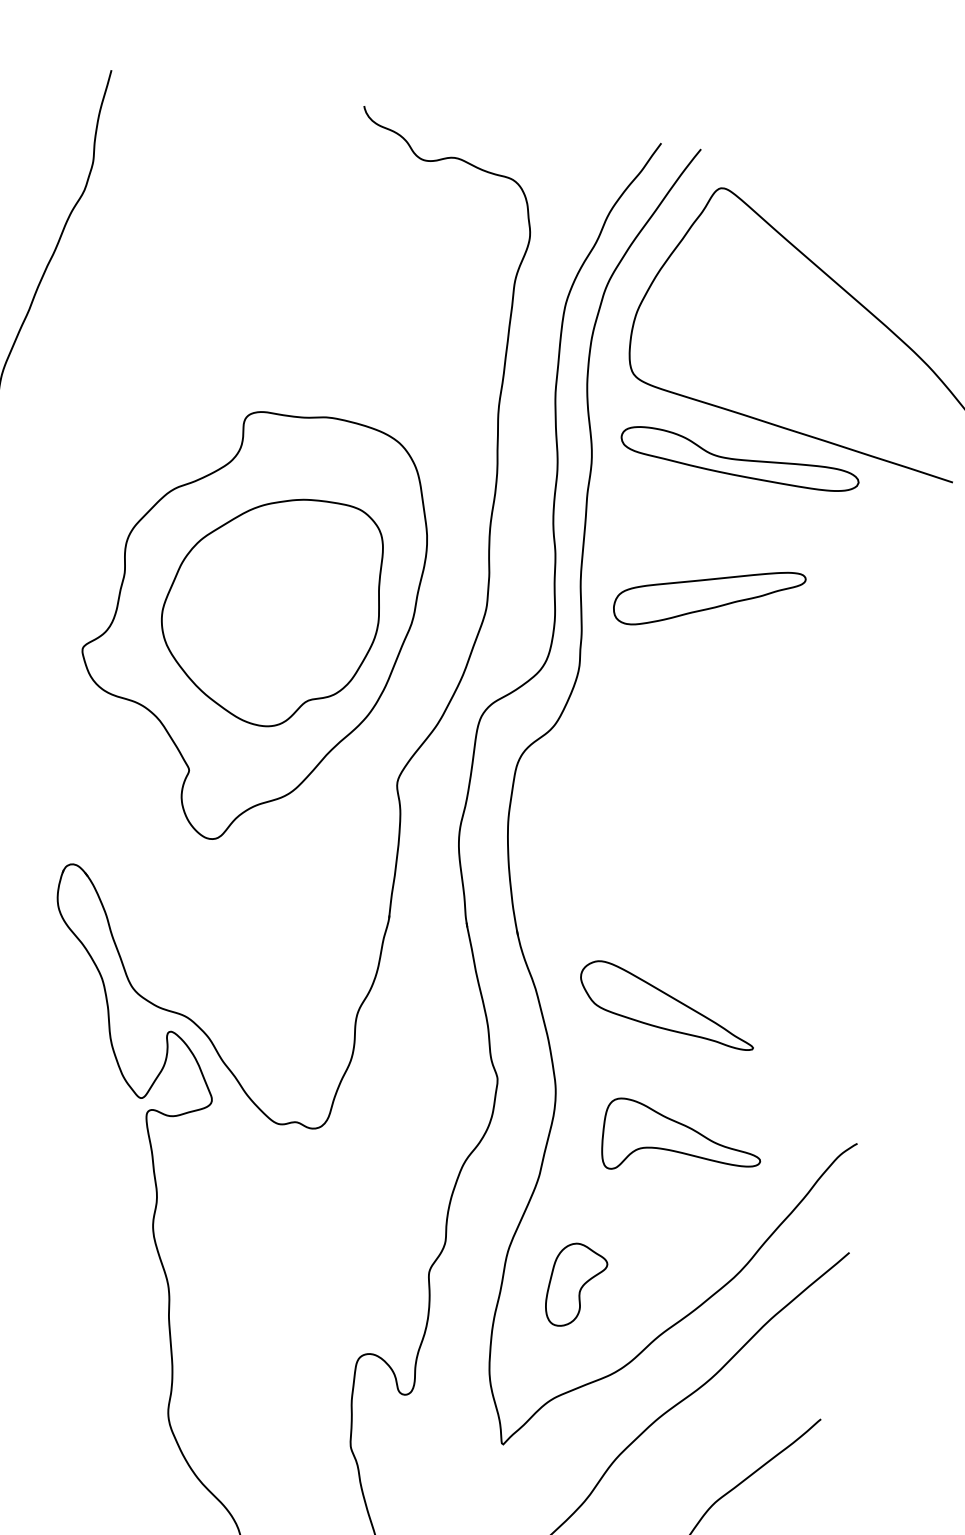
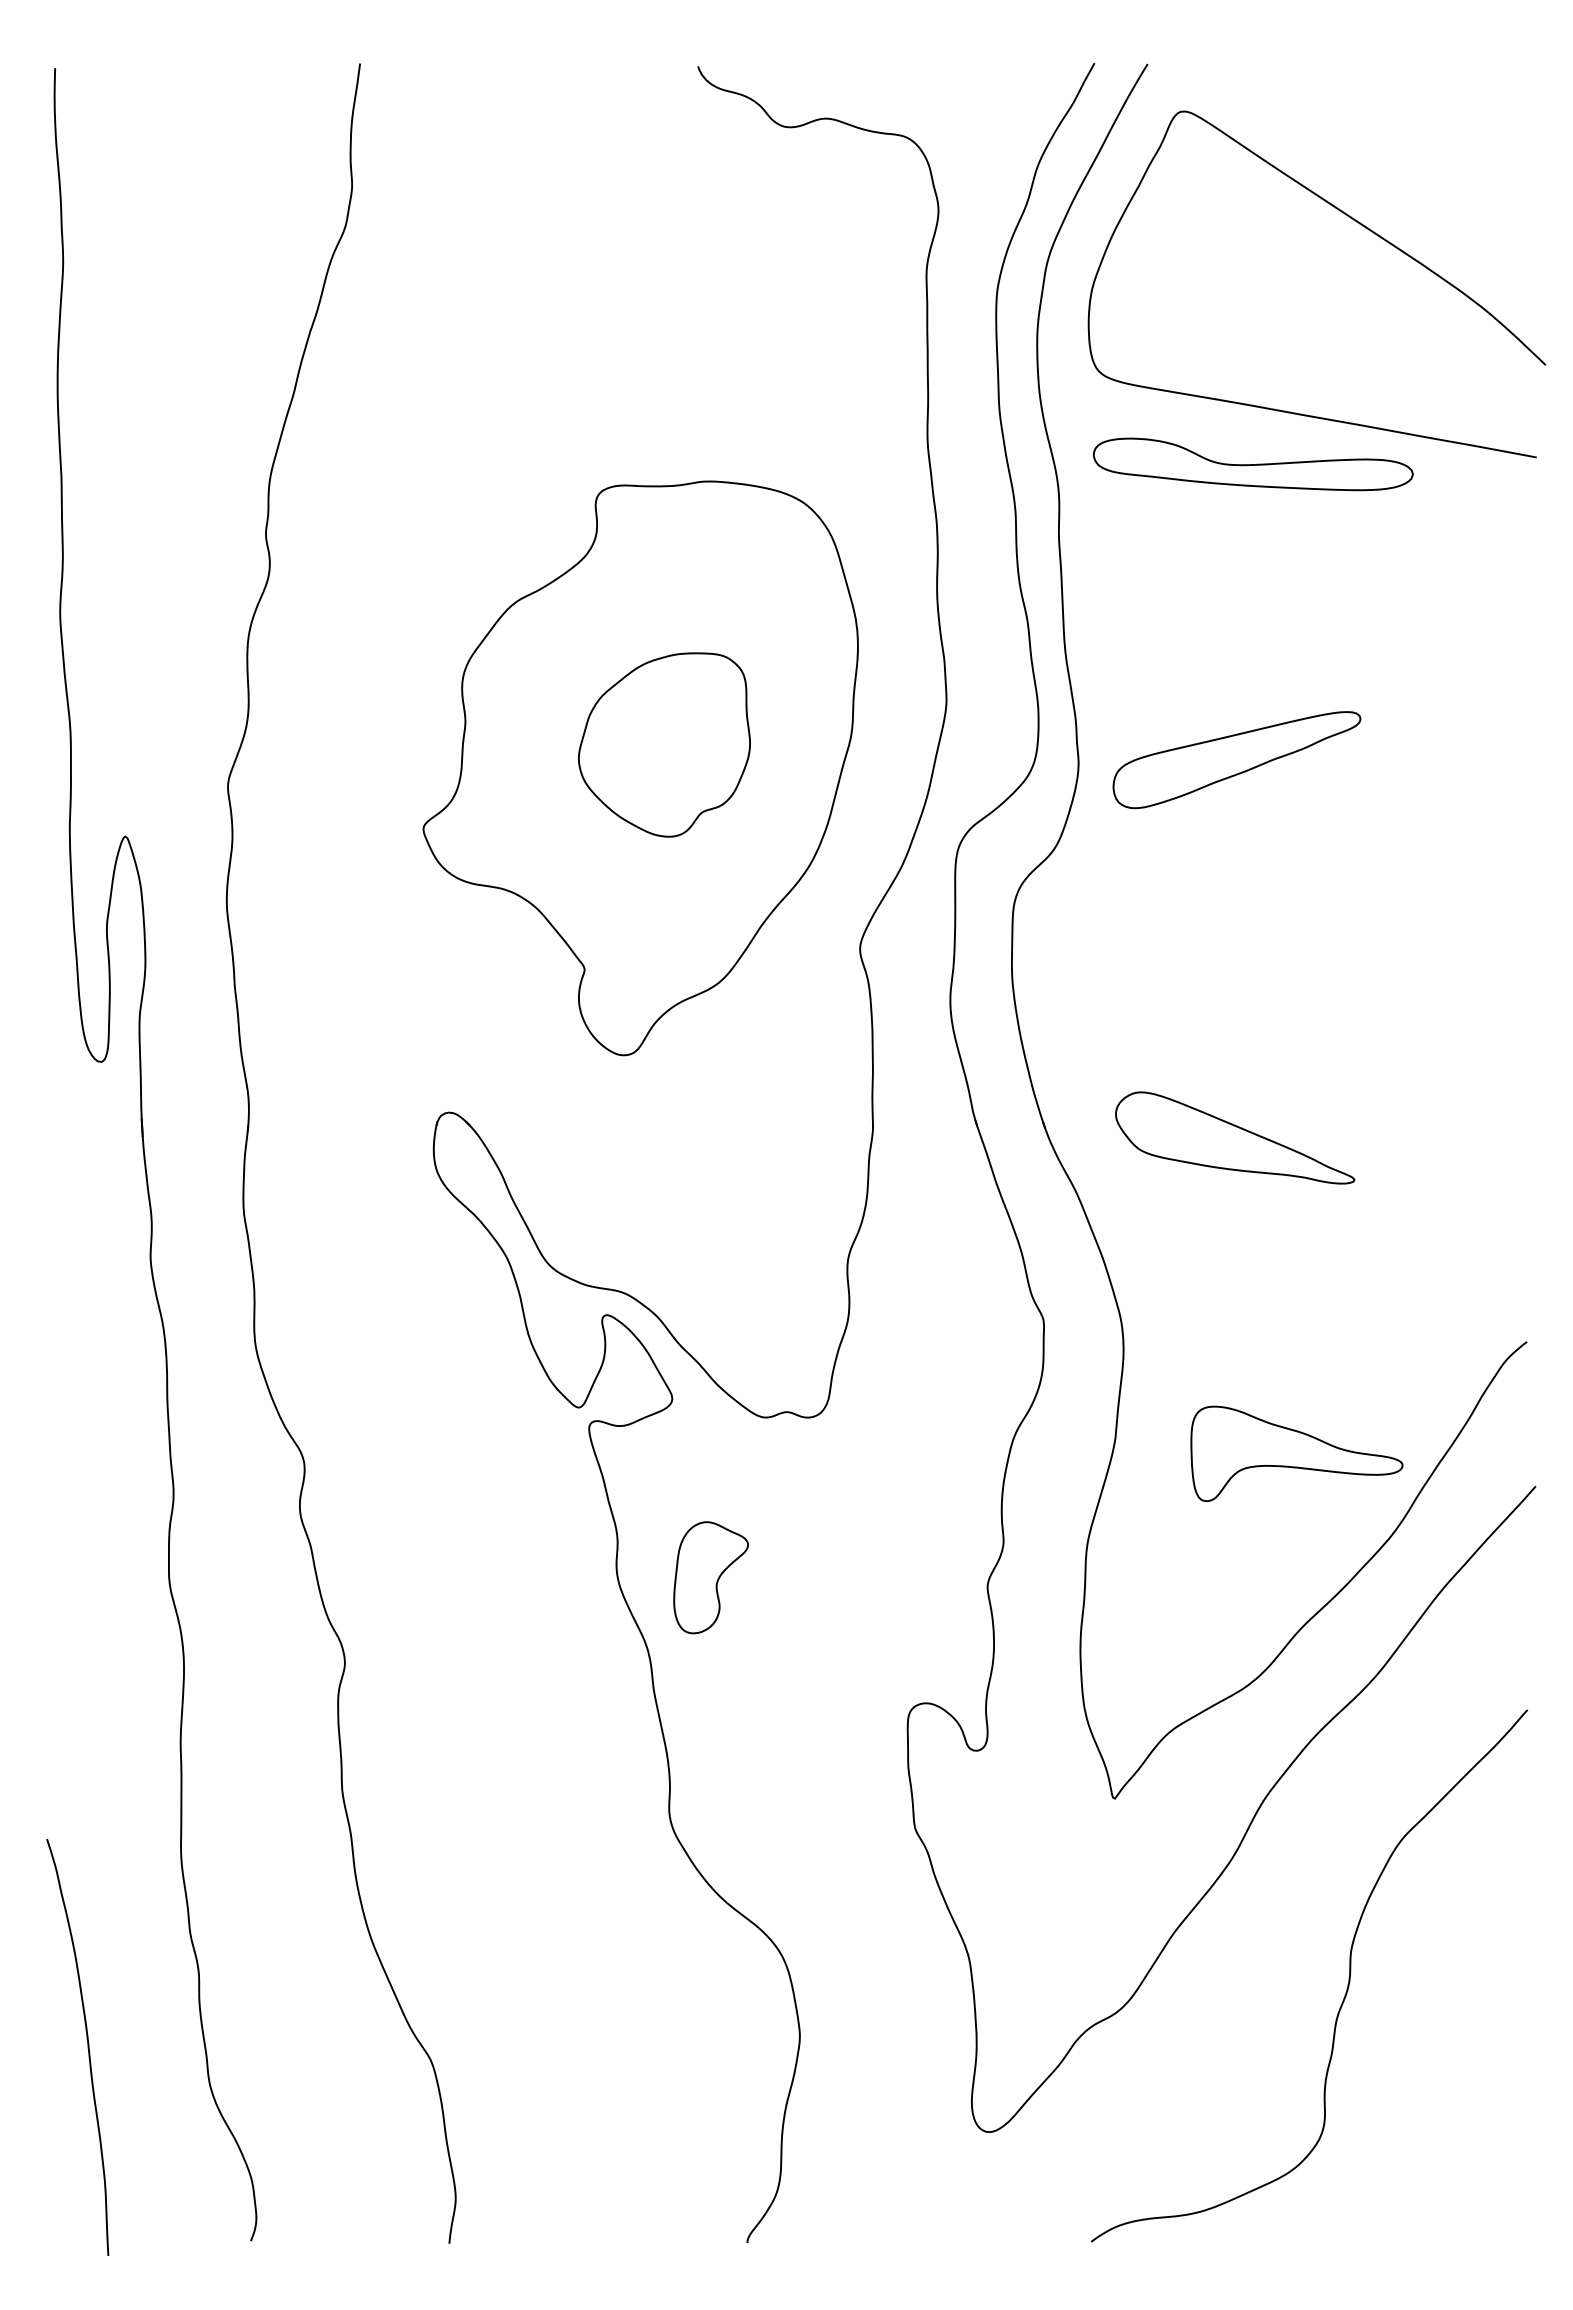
part: (708, 598) -> (1236, 760), moved
part: (271, 610) -> (664, 744), size x0.6
part: (668, 1004) -> (1235, 1137), moved
part: (681, 1142) -> (1296, 1453), moved
part: (575, 1285) -> (710, 1577), moved

